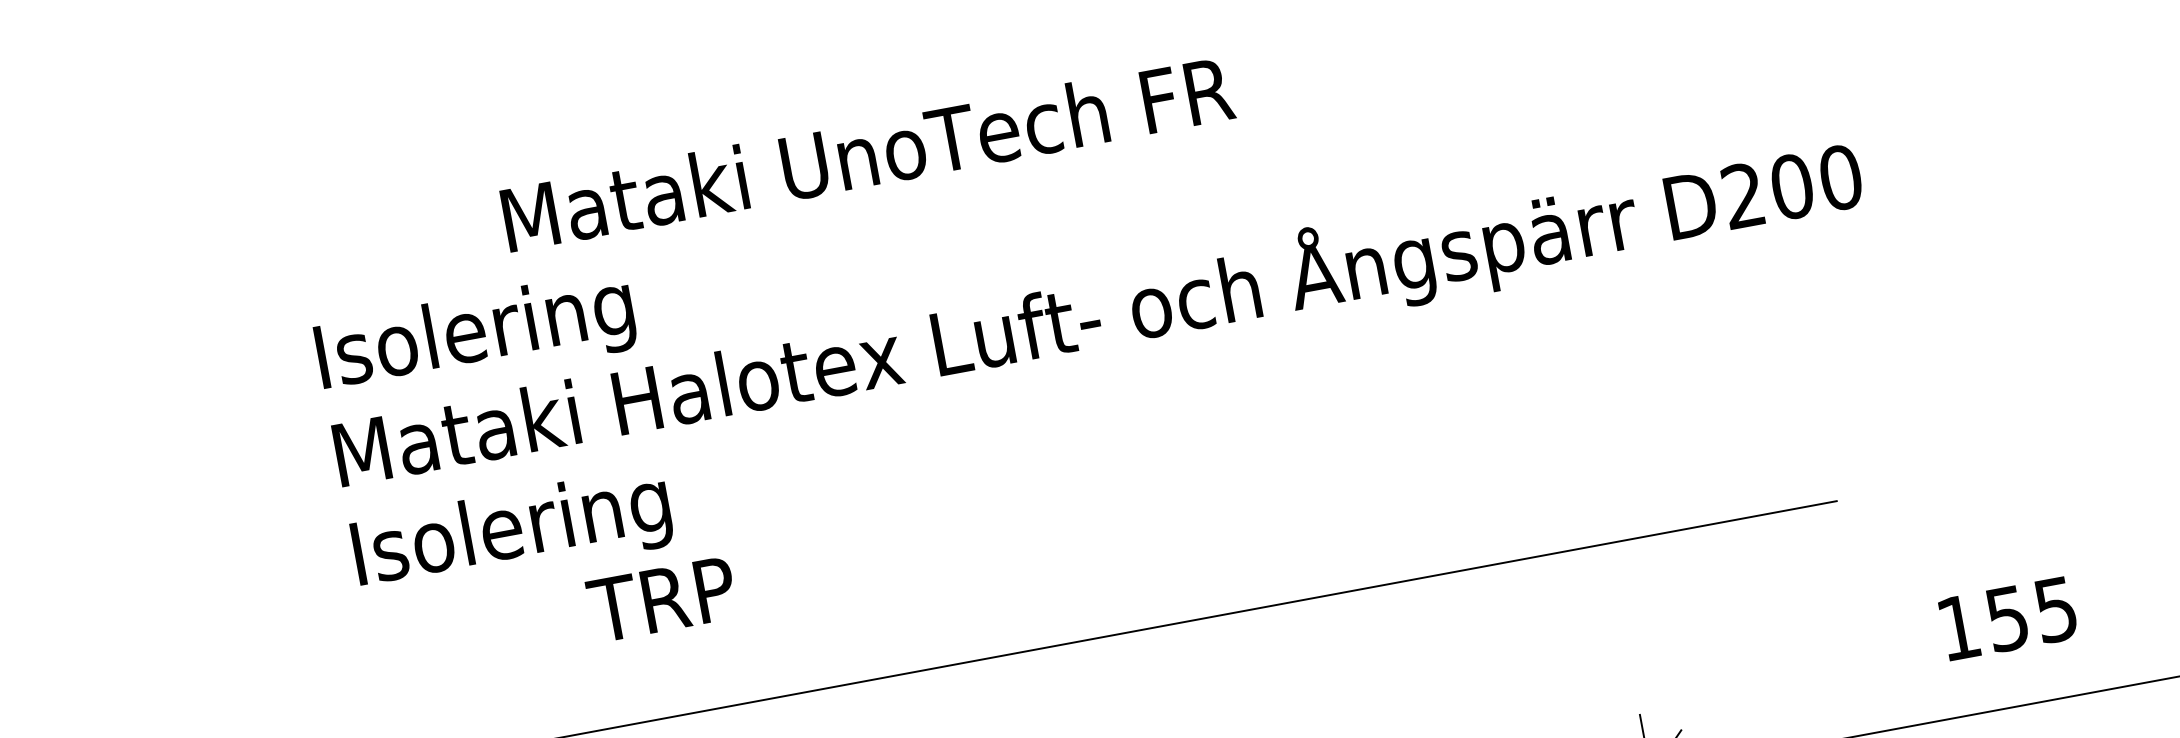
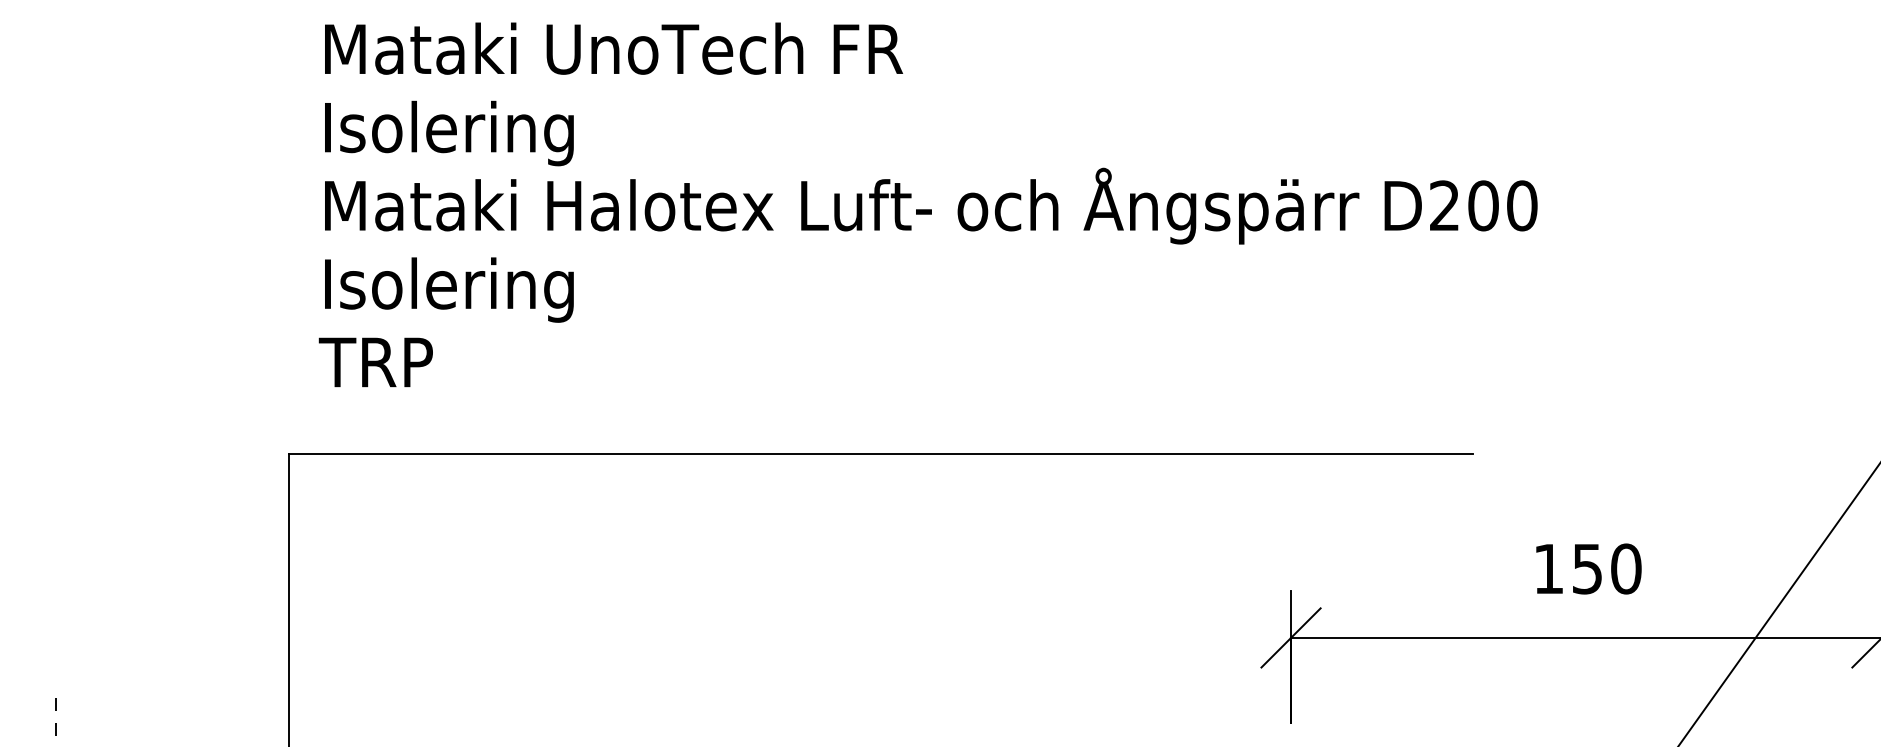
text: (868, 153) -> (614, 48), moved
text: (661, 599) -> (375, 362), moved
text: (2056, 609) -> (1626, 568), 155 -> 150

